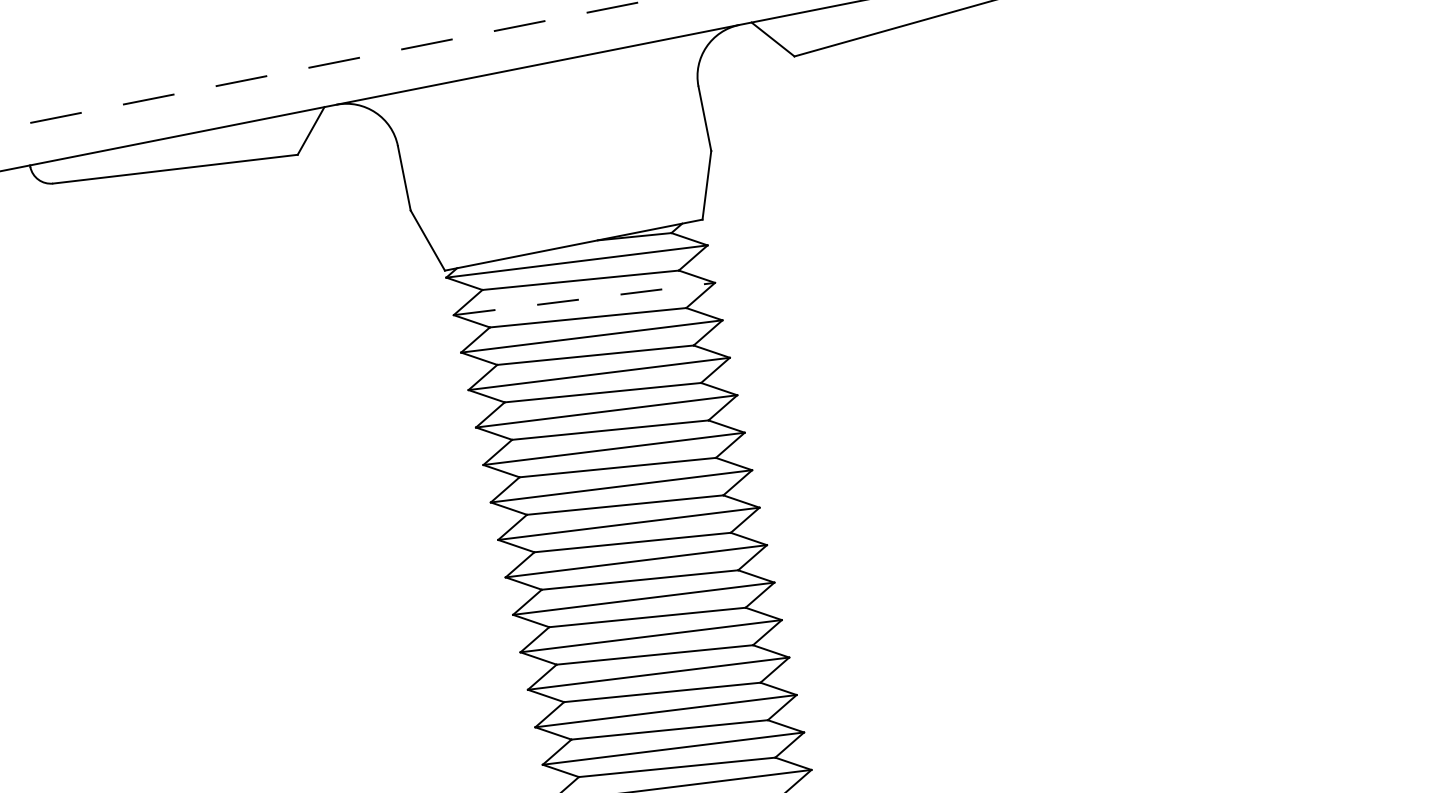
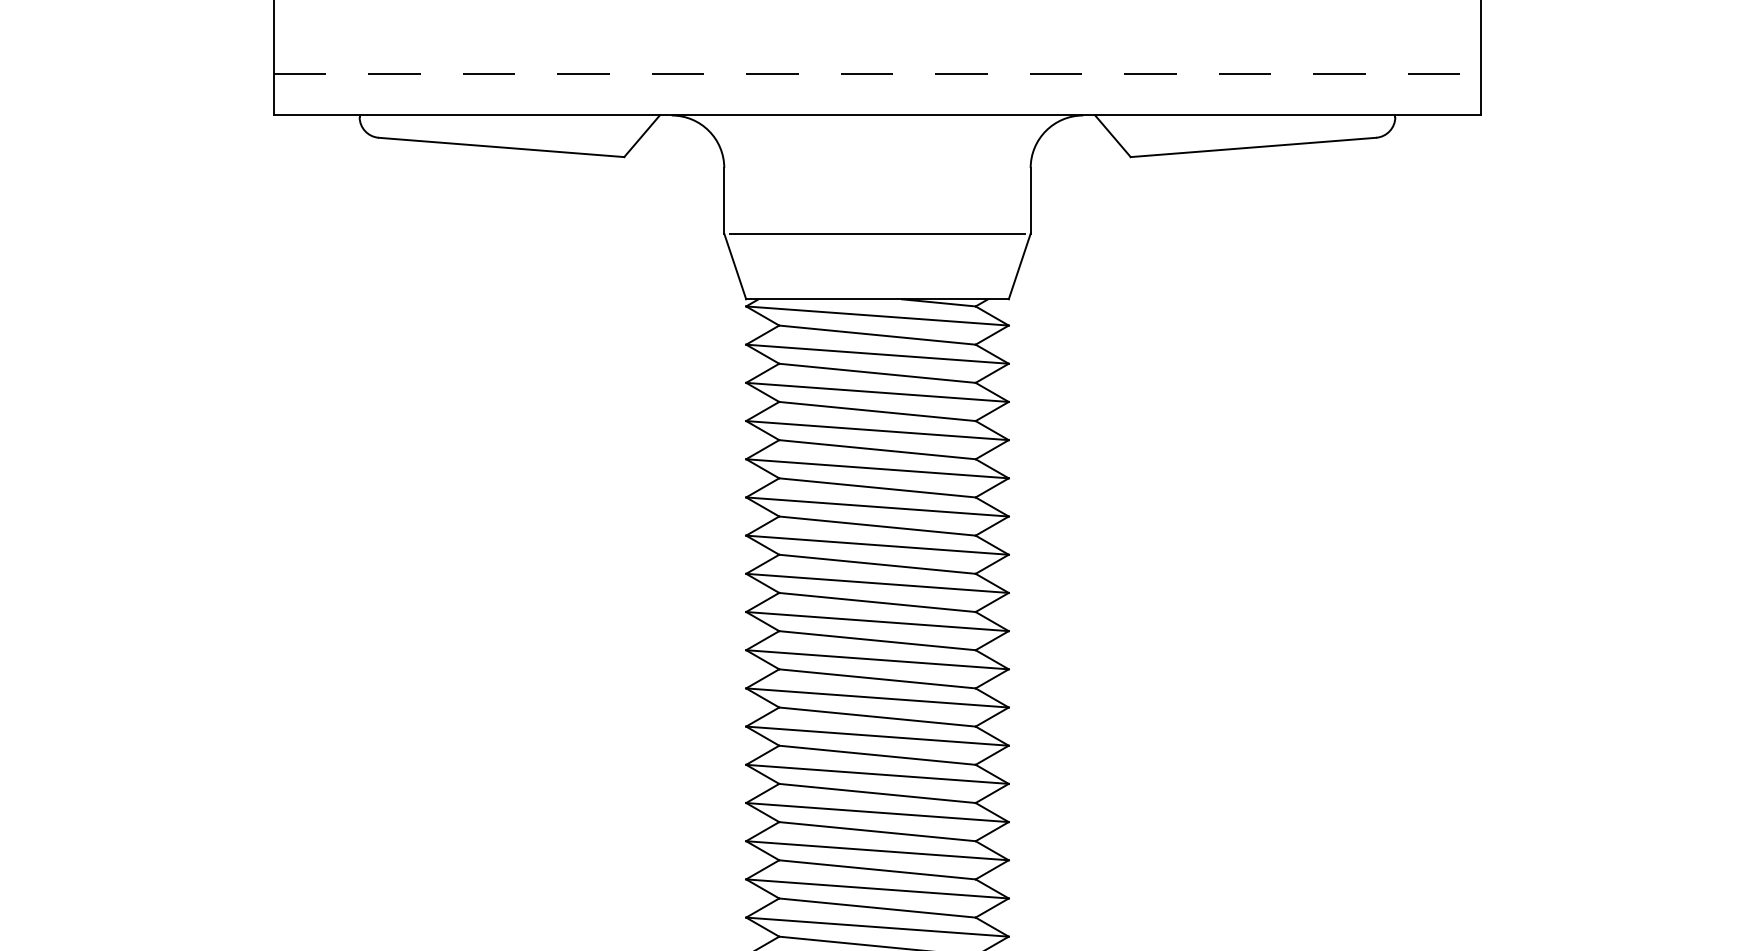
line: (560, 180) -> (877, 233), added
line: (584, 299) -> (877, 354), dashed -> solid

